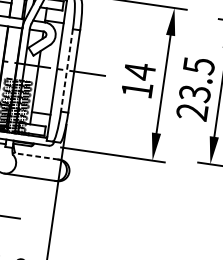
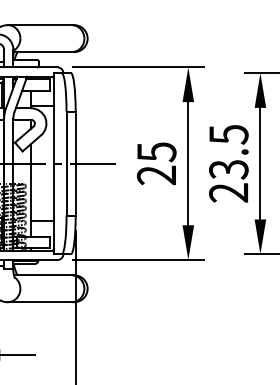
line: (66, 70) -> (66, 163), dashed -> solid
text: (138, 80) -> (156, 163), 14 -> 25
line: (35, 156) -> (42, 275), dashed -> solid

